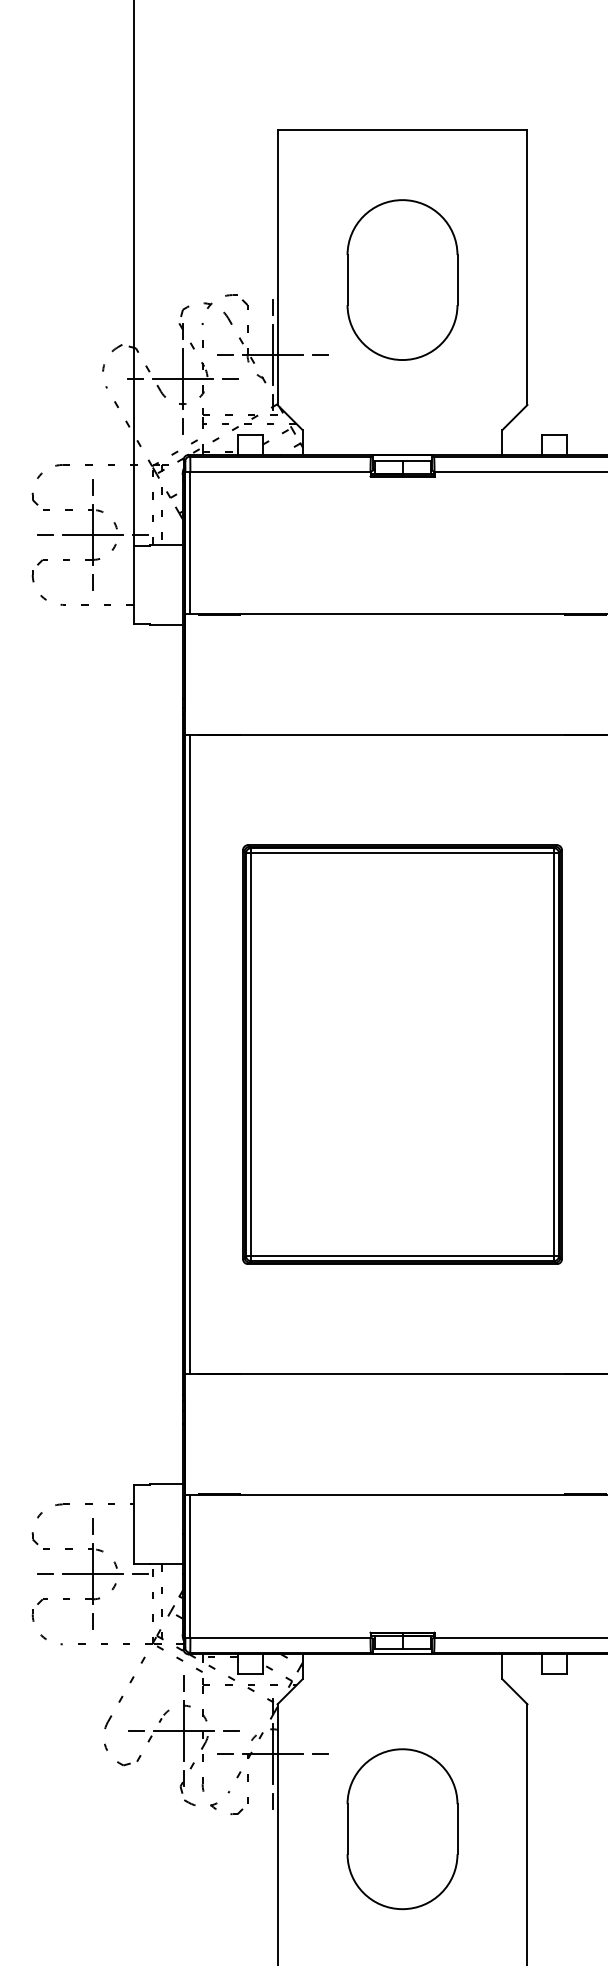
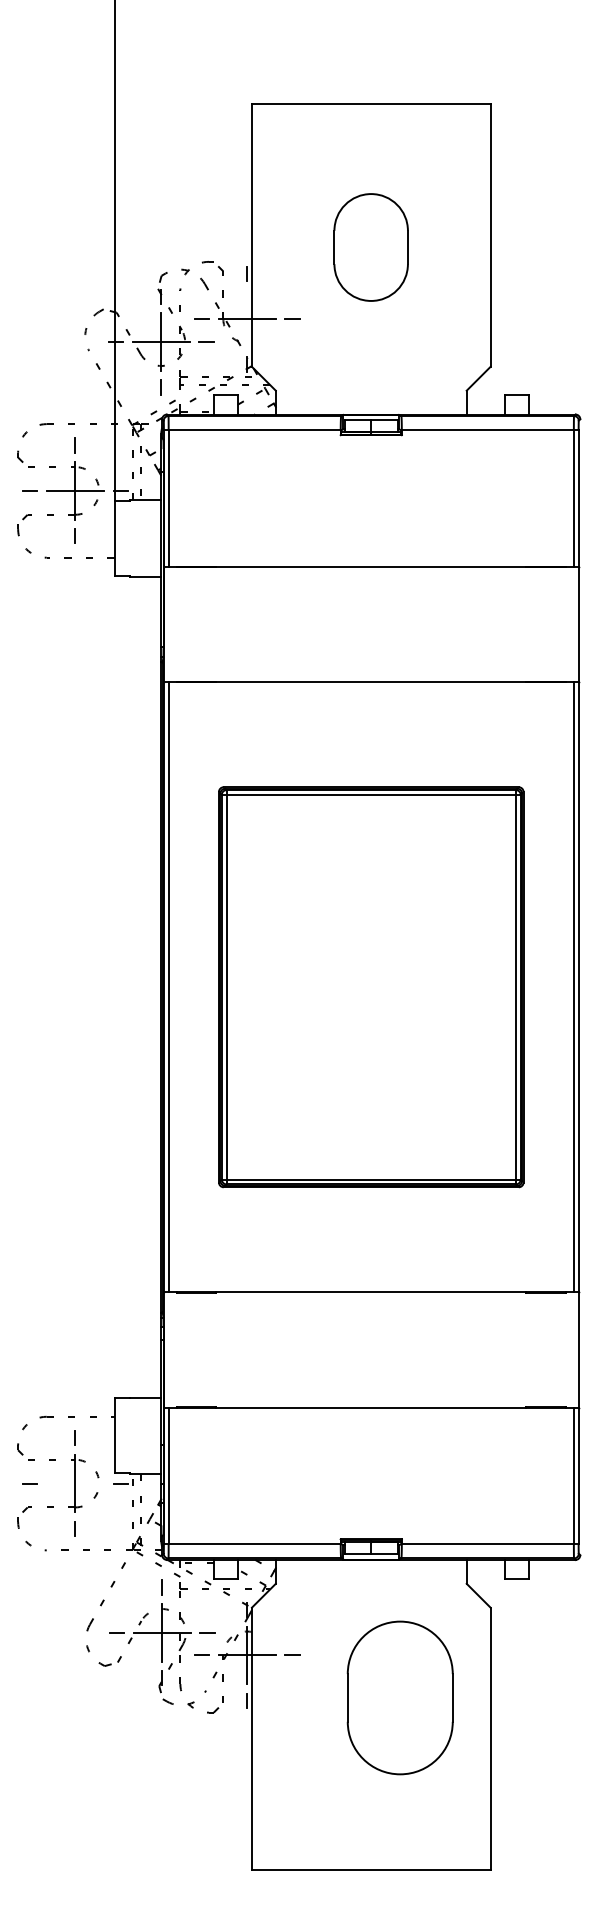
part: (401, 280) -> (370, 247), size x0.7
line: (272, 354) -> (247, 318), removed
line: (92, 1574) -> (75, 1483), removed
part: (401, 1828) -> (399, 1697), moved

